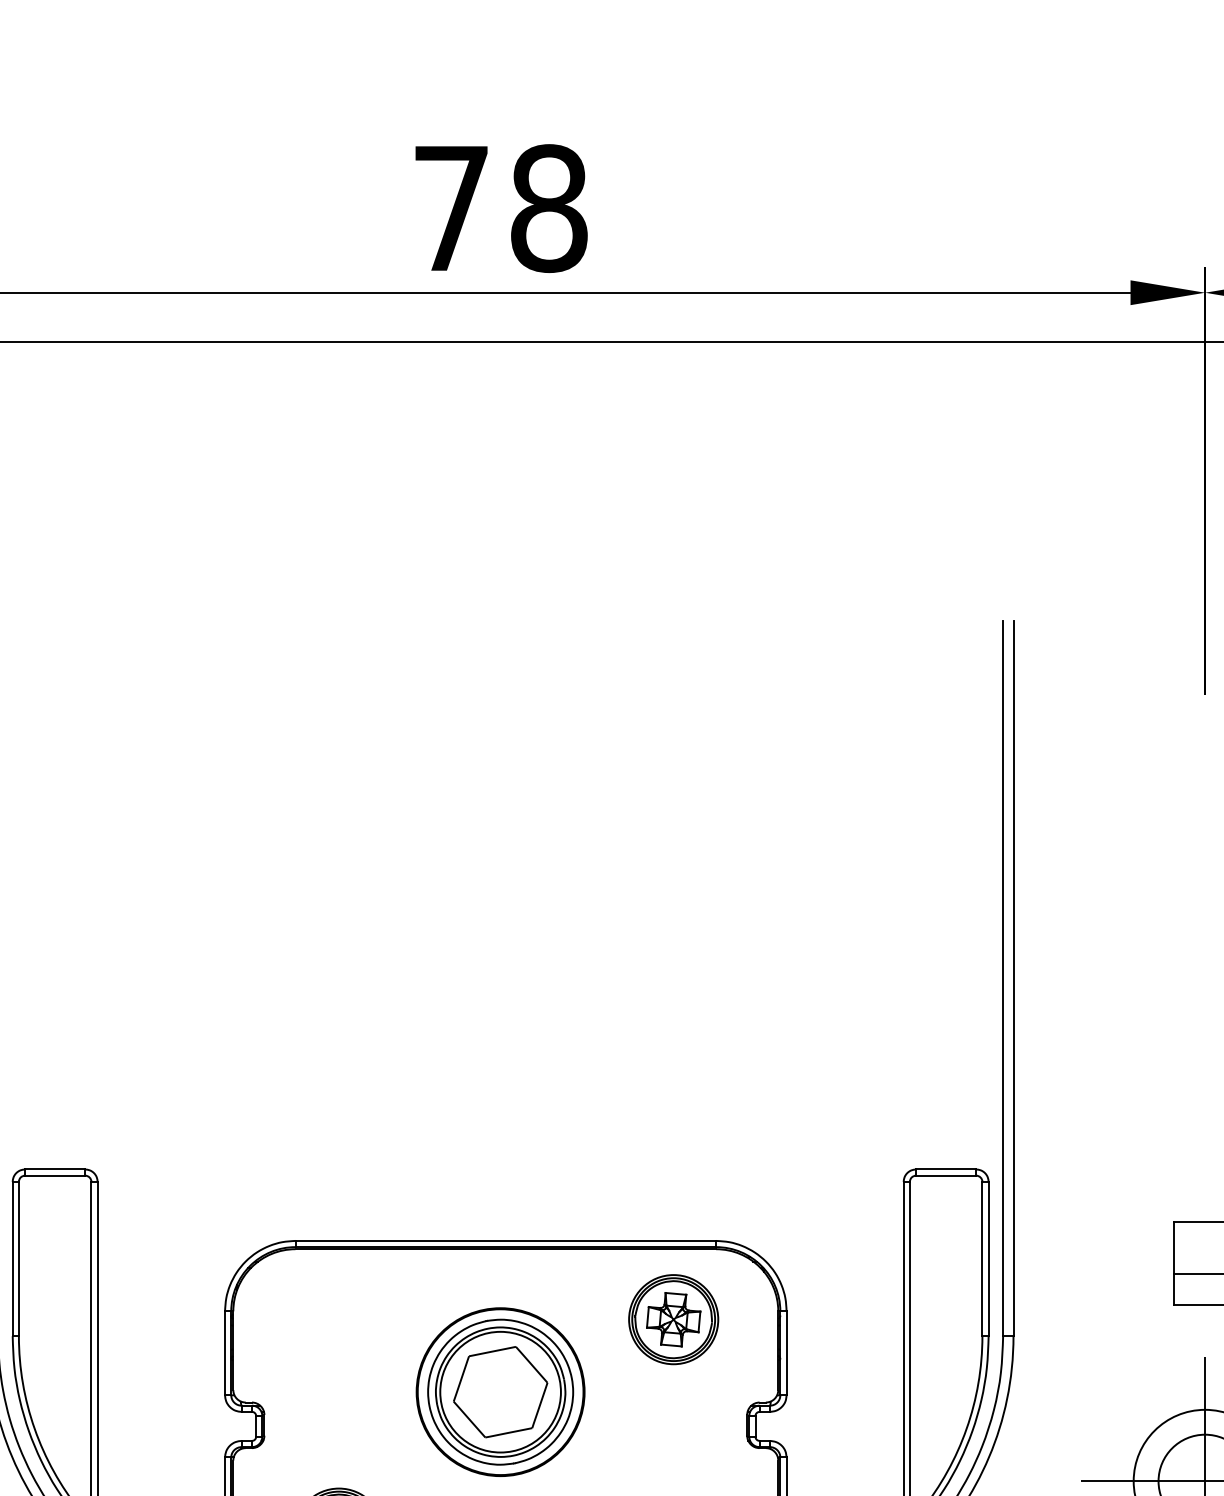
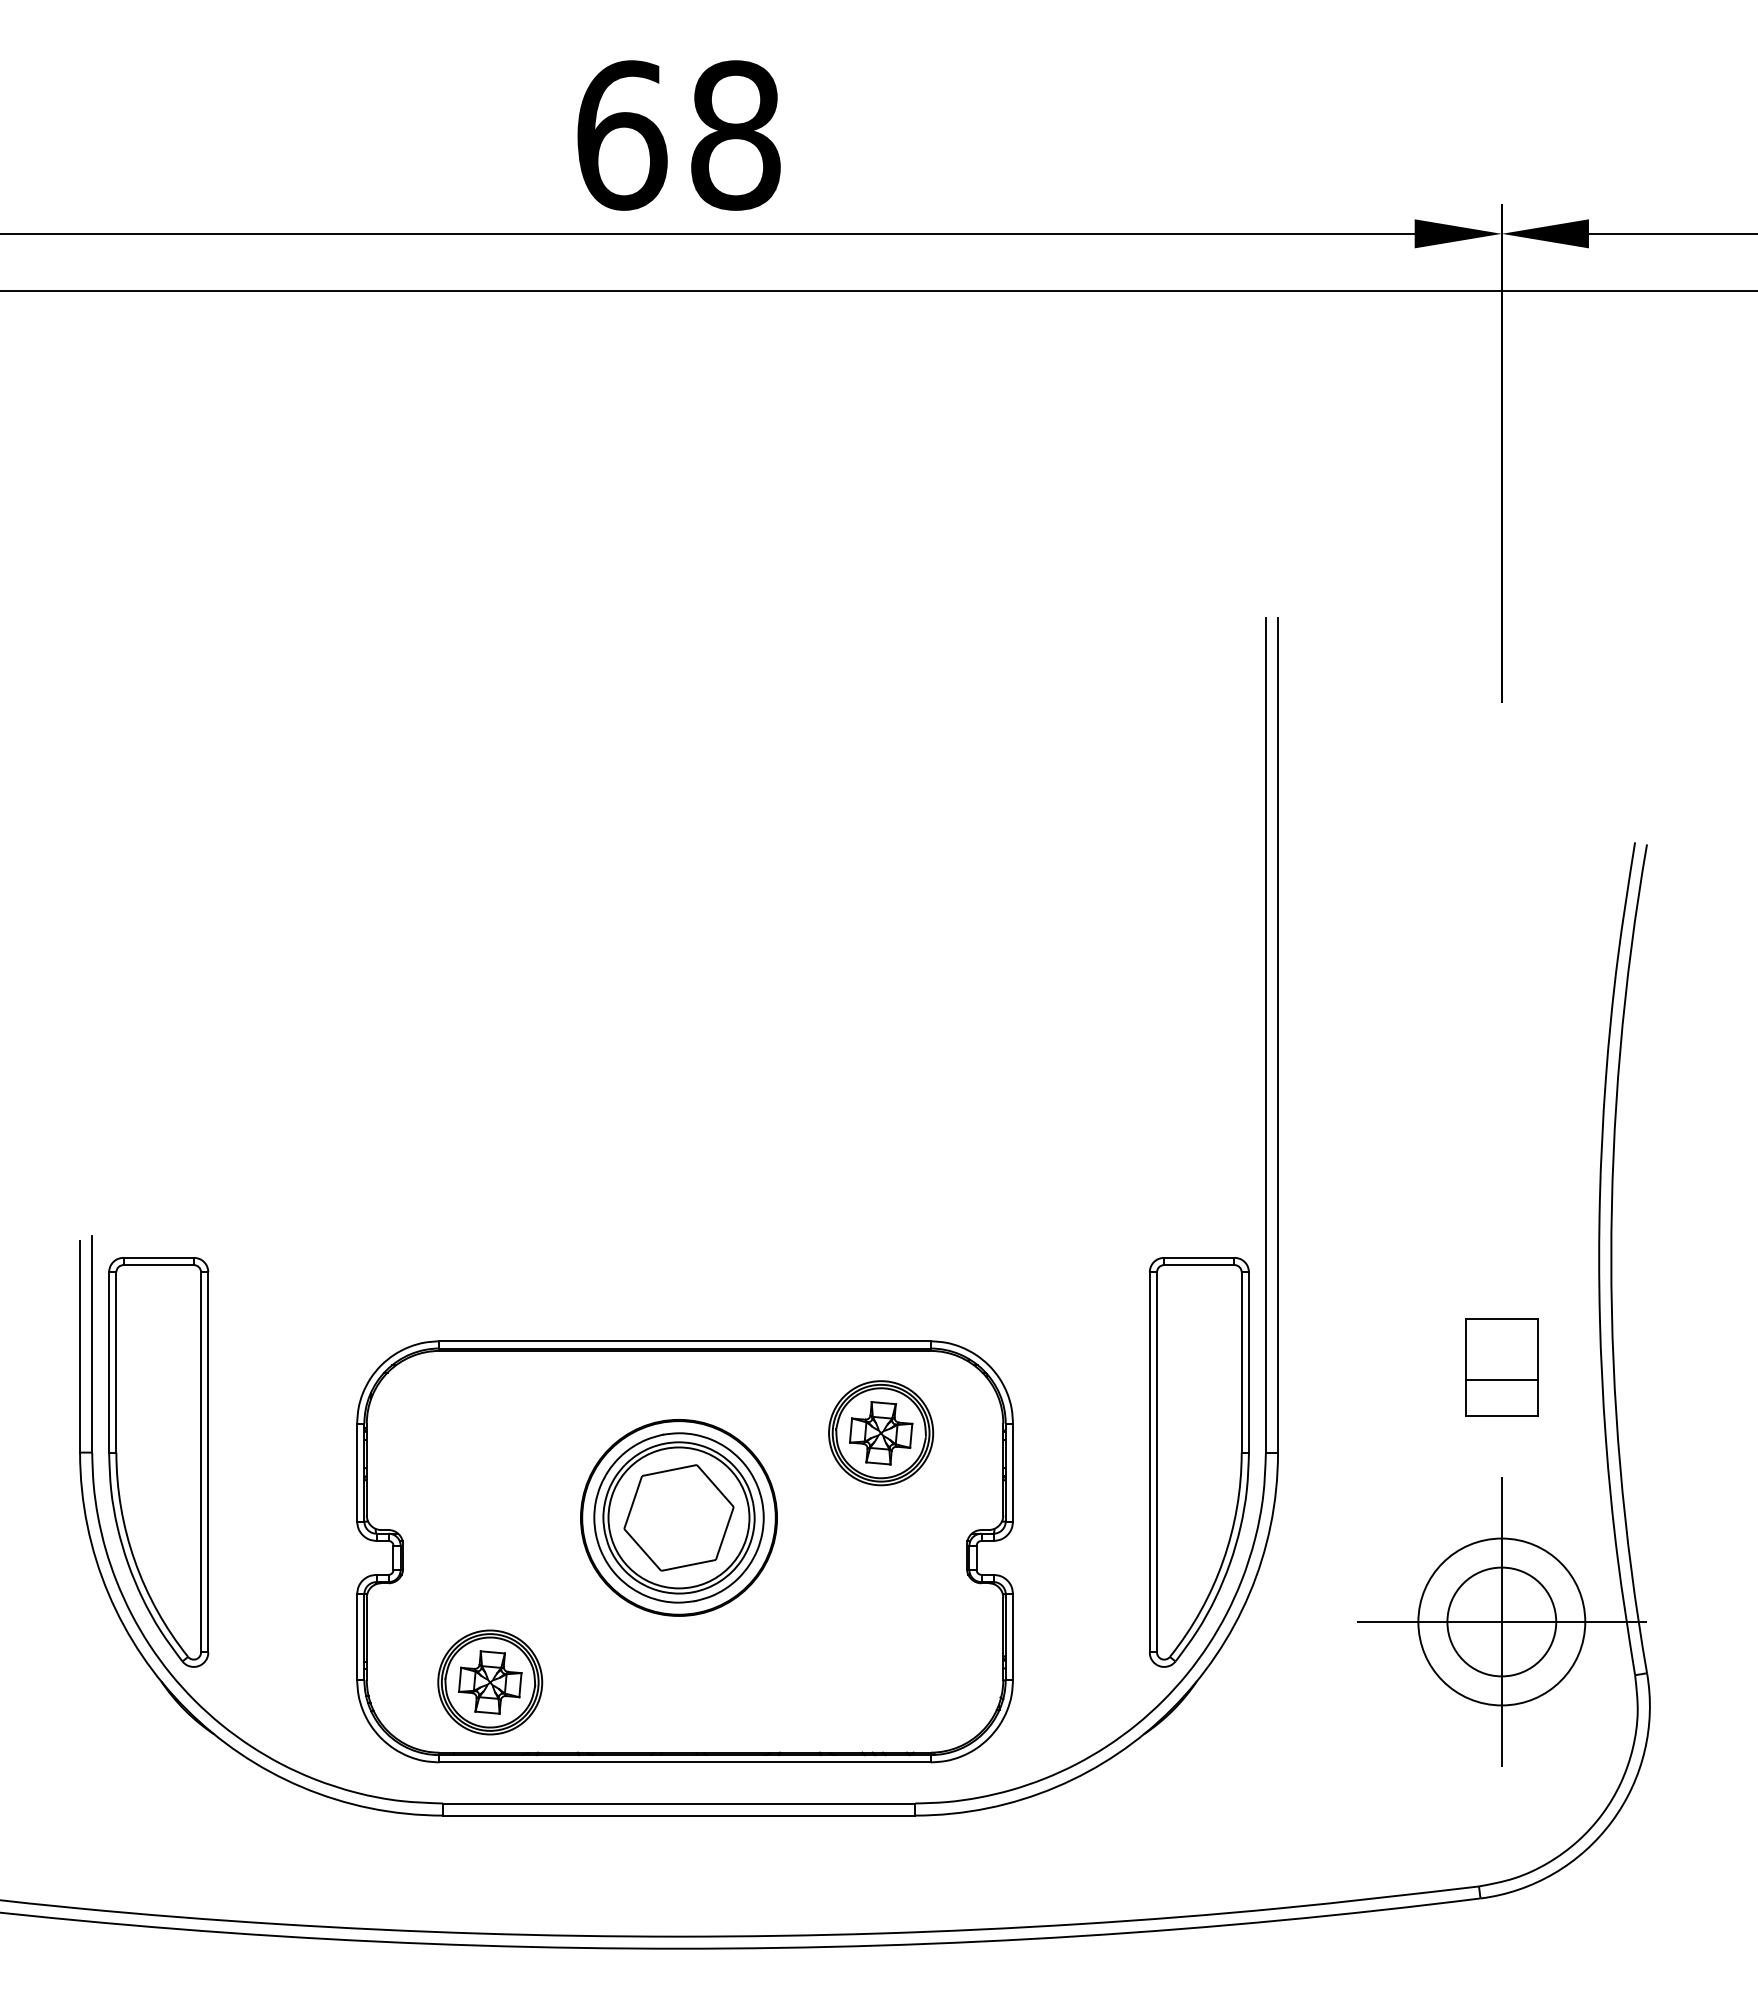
text: (452, 208) -> (622, 135), 78 -> 68

